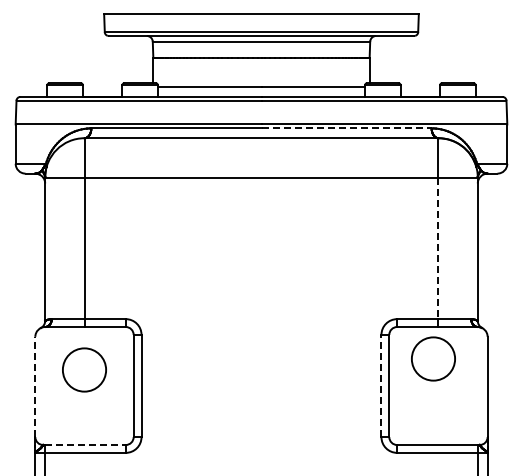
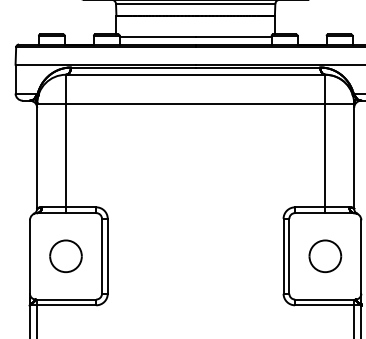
line: (347, 128) -> (258, 67), dashed -> solid
line: (438, 248) -> (325, 155), dashed -> solid
part: (433, 358) -> (325, 255), moved
part: (84, 369) -> (65, 255), moved
line: (381, 385) -> (283, 255), dashed -> solid
line: (35, 386) -> (30, 256), dashed -> solid
line: (85, 445) -> (66, 299), dashed -> solid

